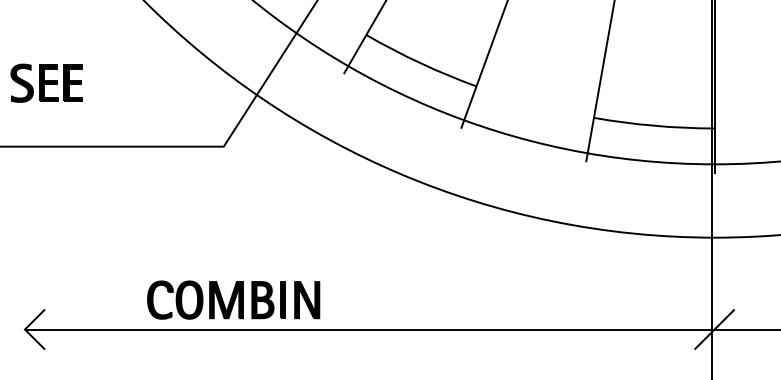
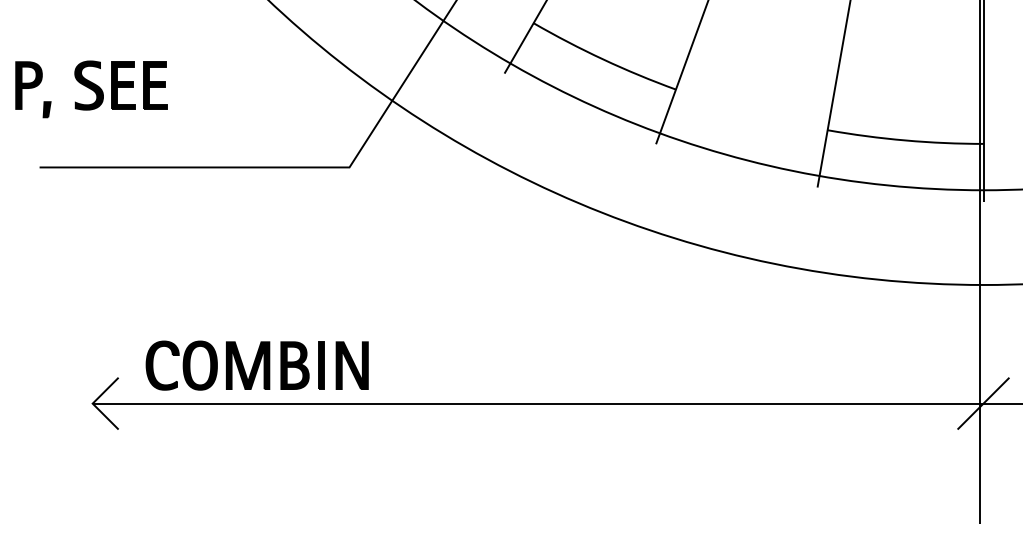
part: (233, 300) -> (256, 365), moved

